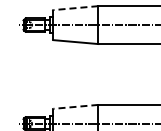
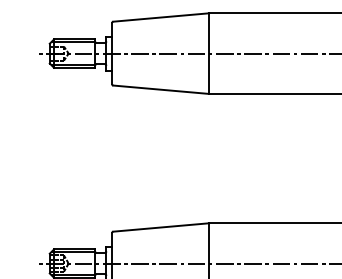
line: (75, 8) -> (160, 18), dashed -> solid
line: (75, 106) -> (160, 226), dashed -> solid

